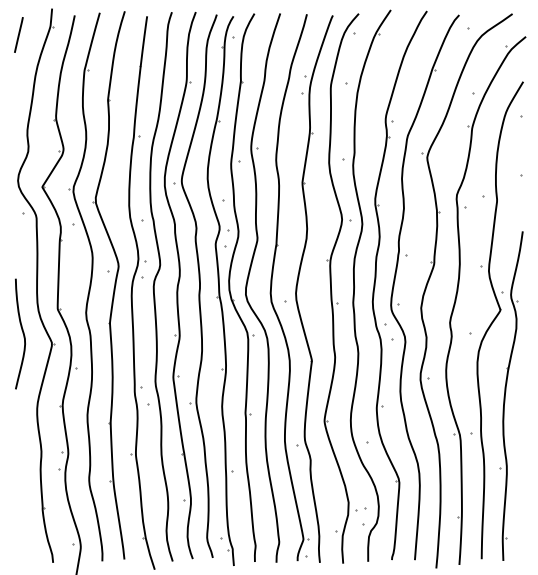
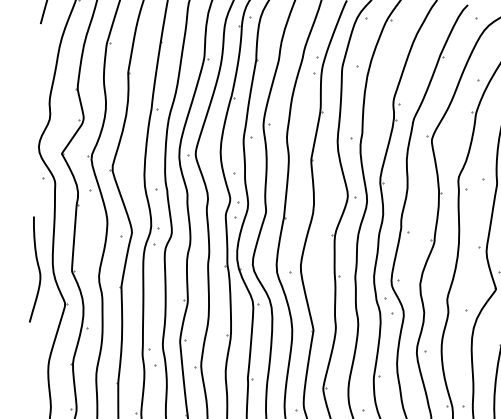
curve: (22, 333) -> (38, 269), moved

